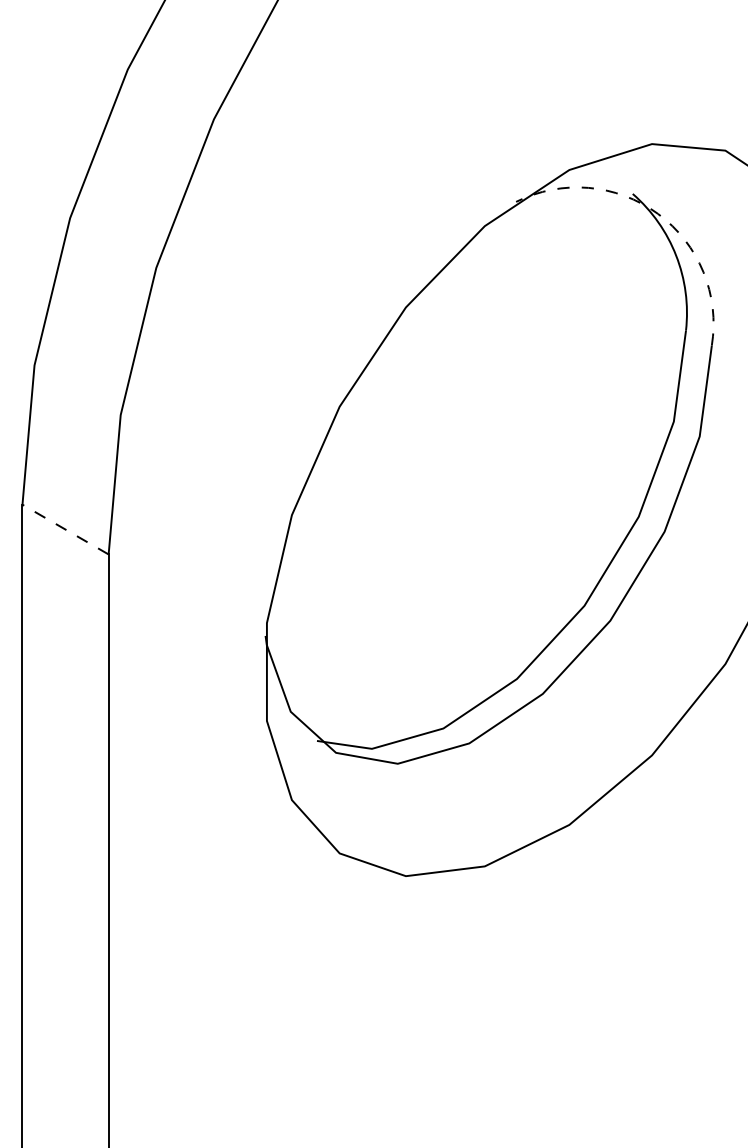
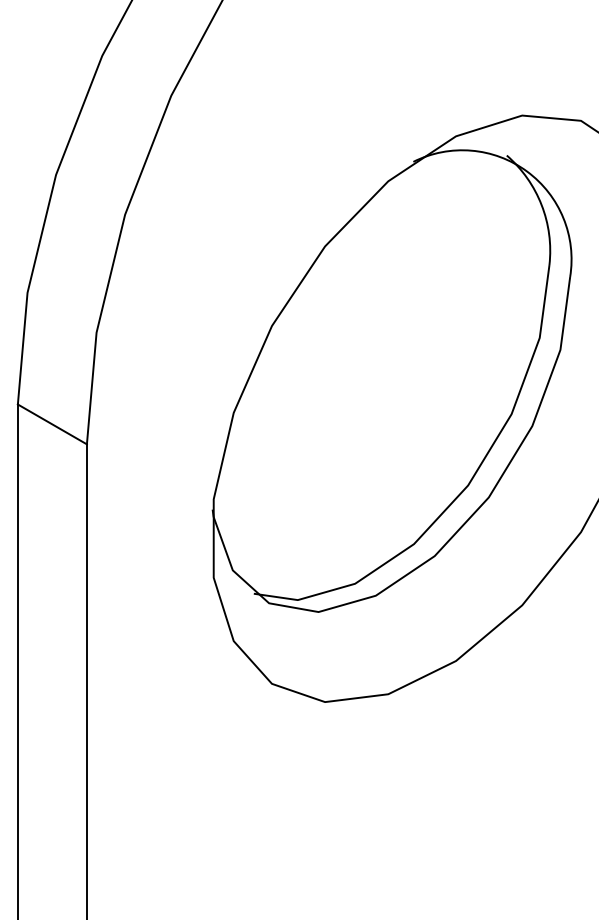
arc: (657, 213) -> (526, 171), dashed -> solid
line: (65, 529) -> (52, 424), dashed -> solid

